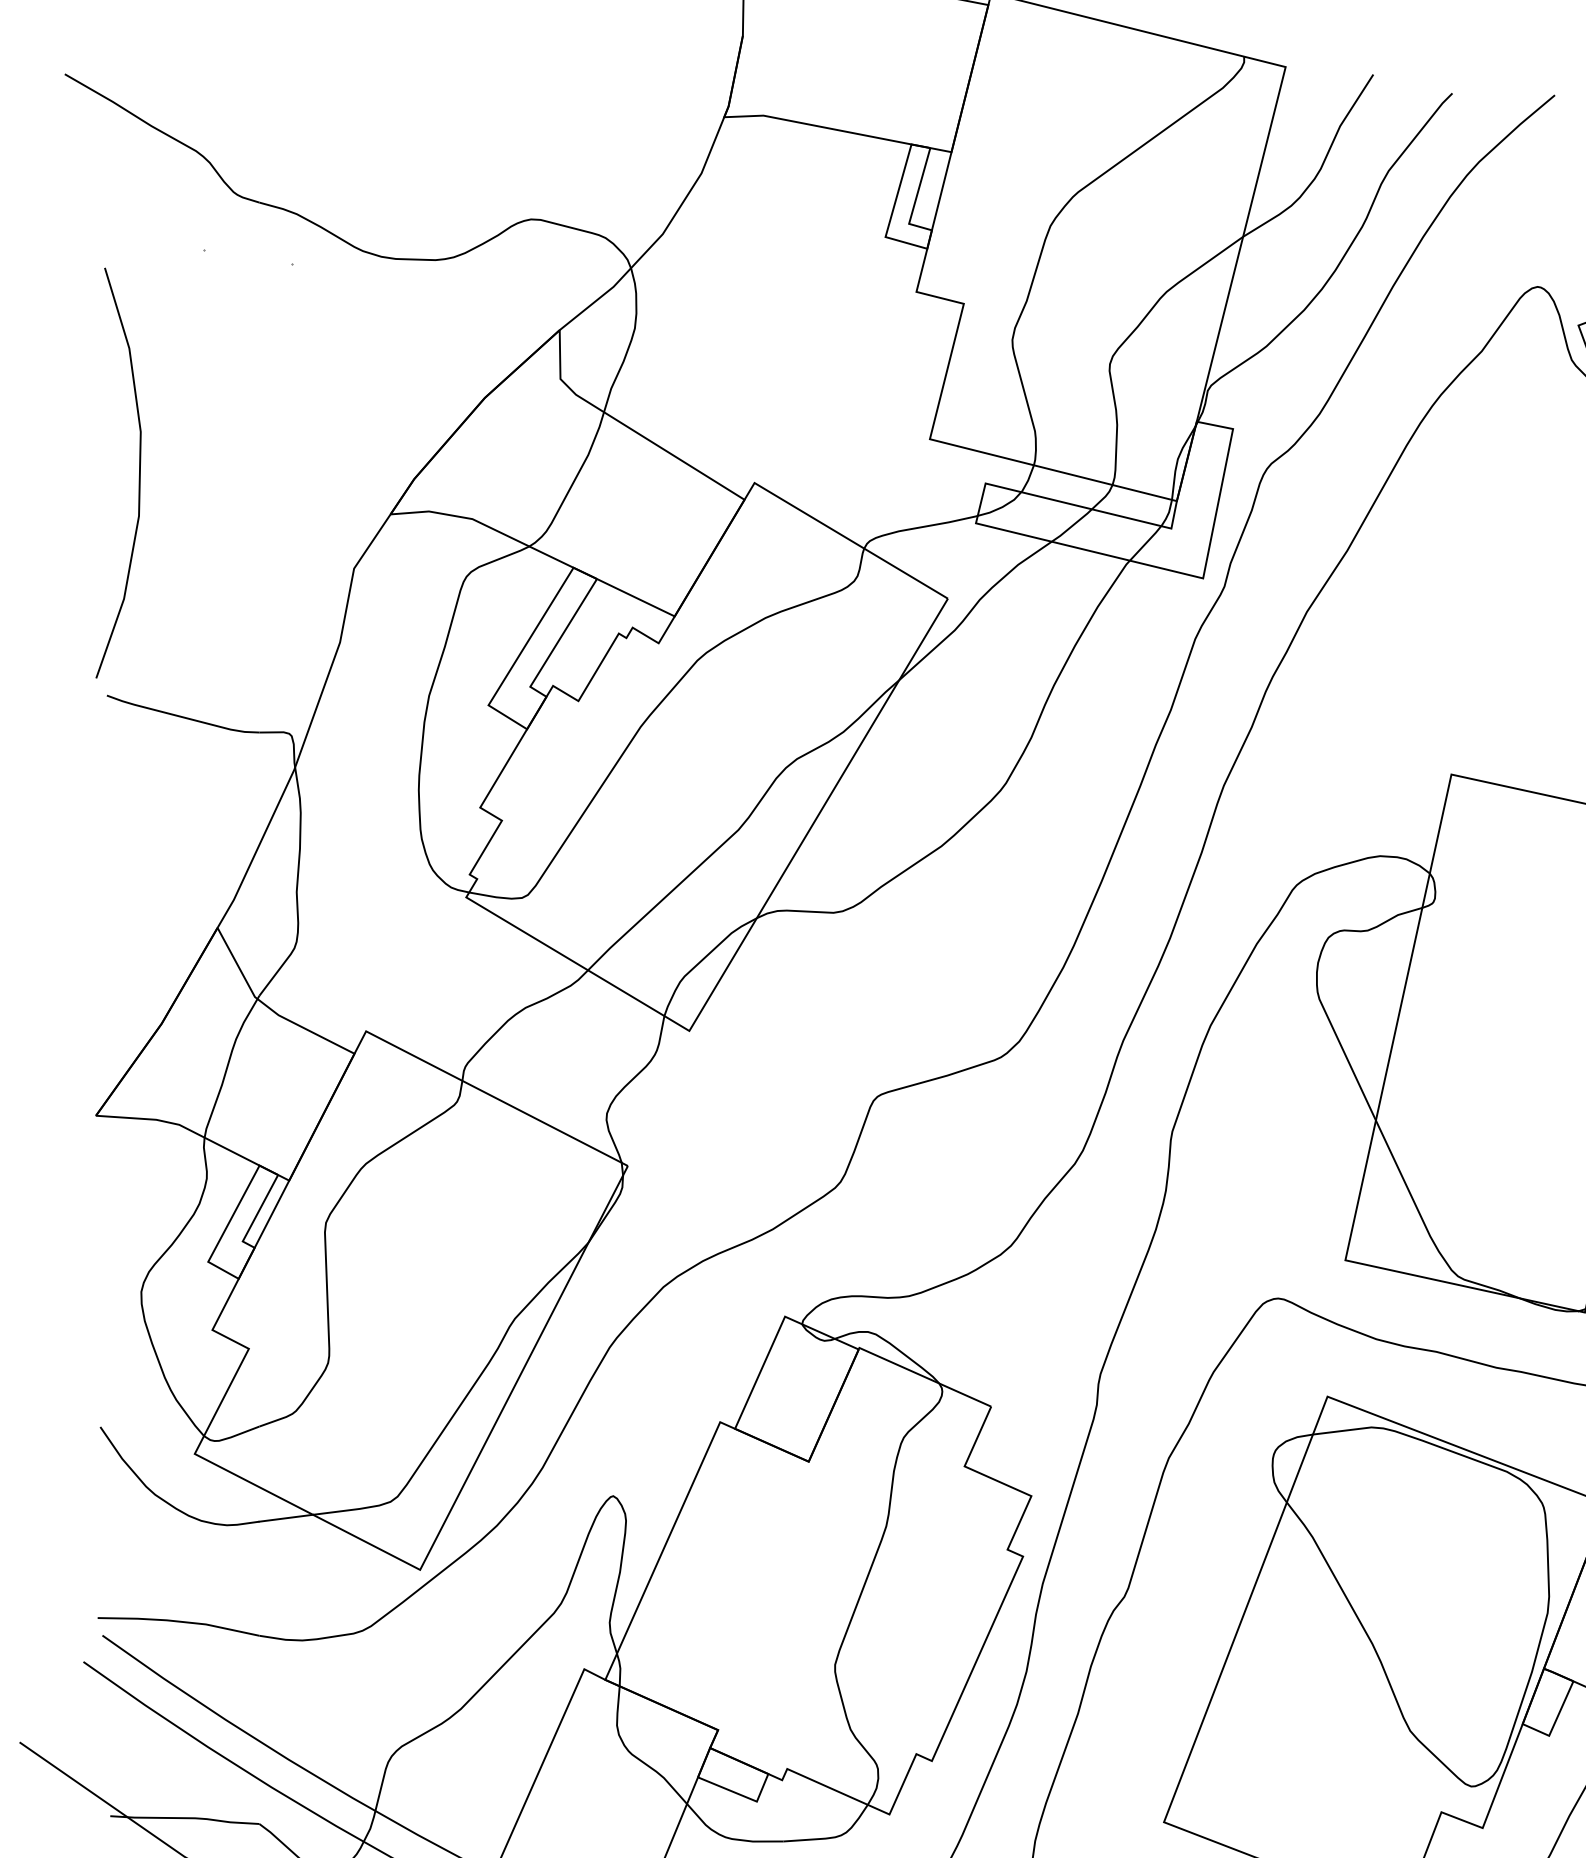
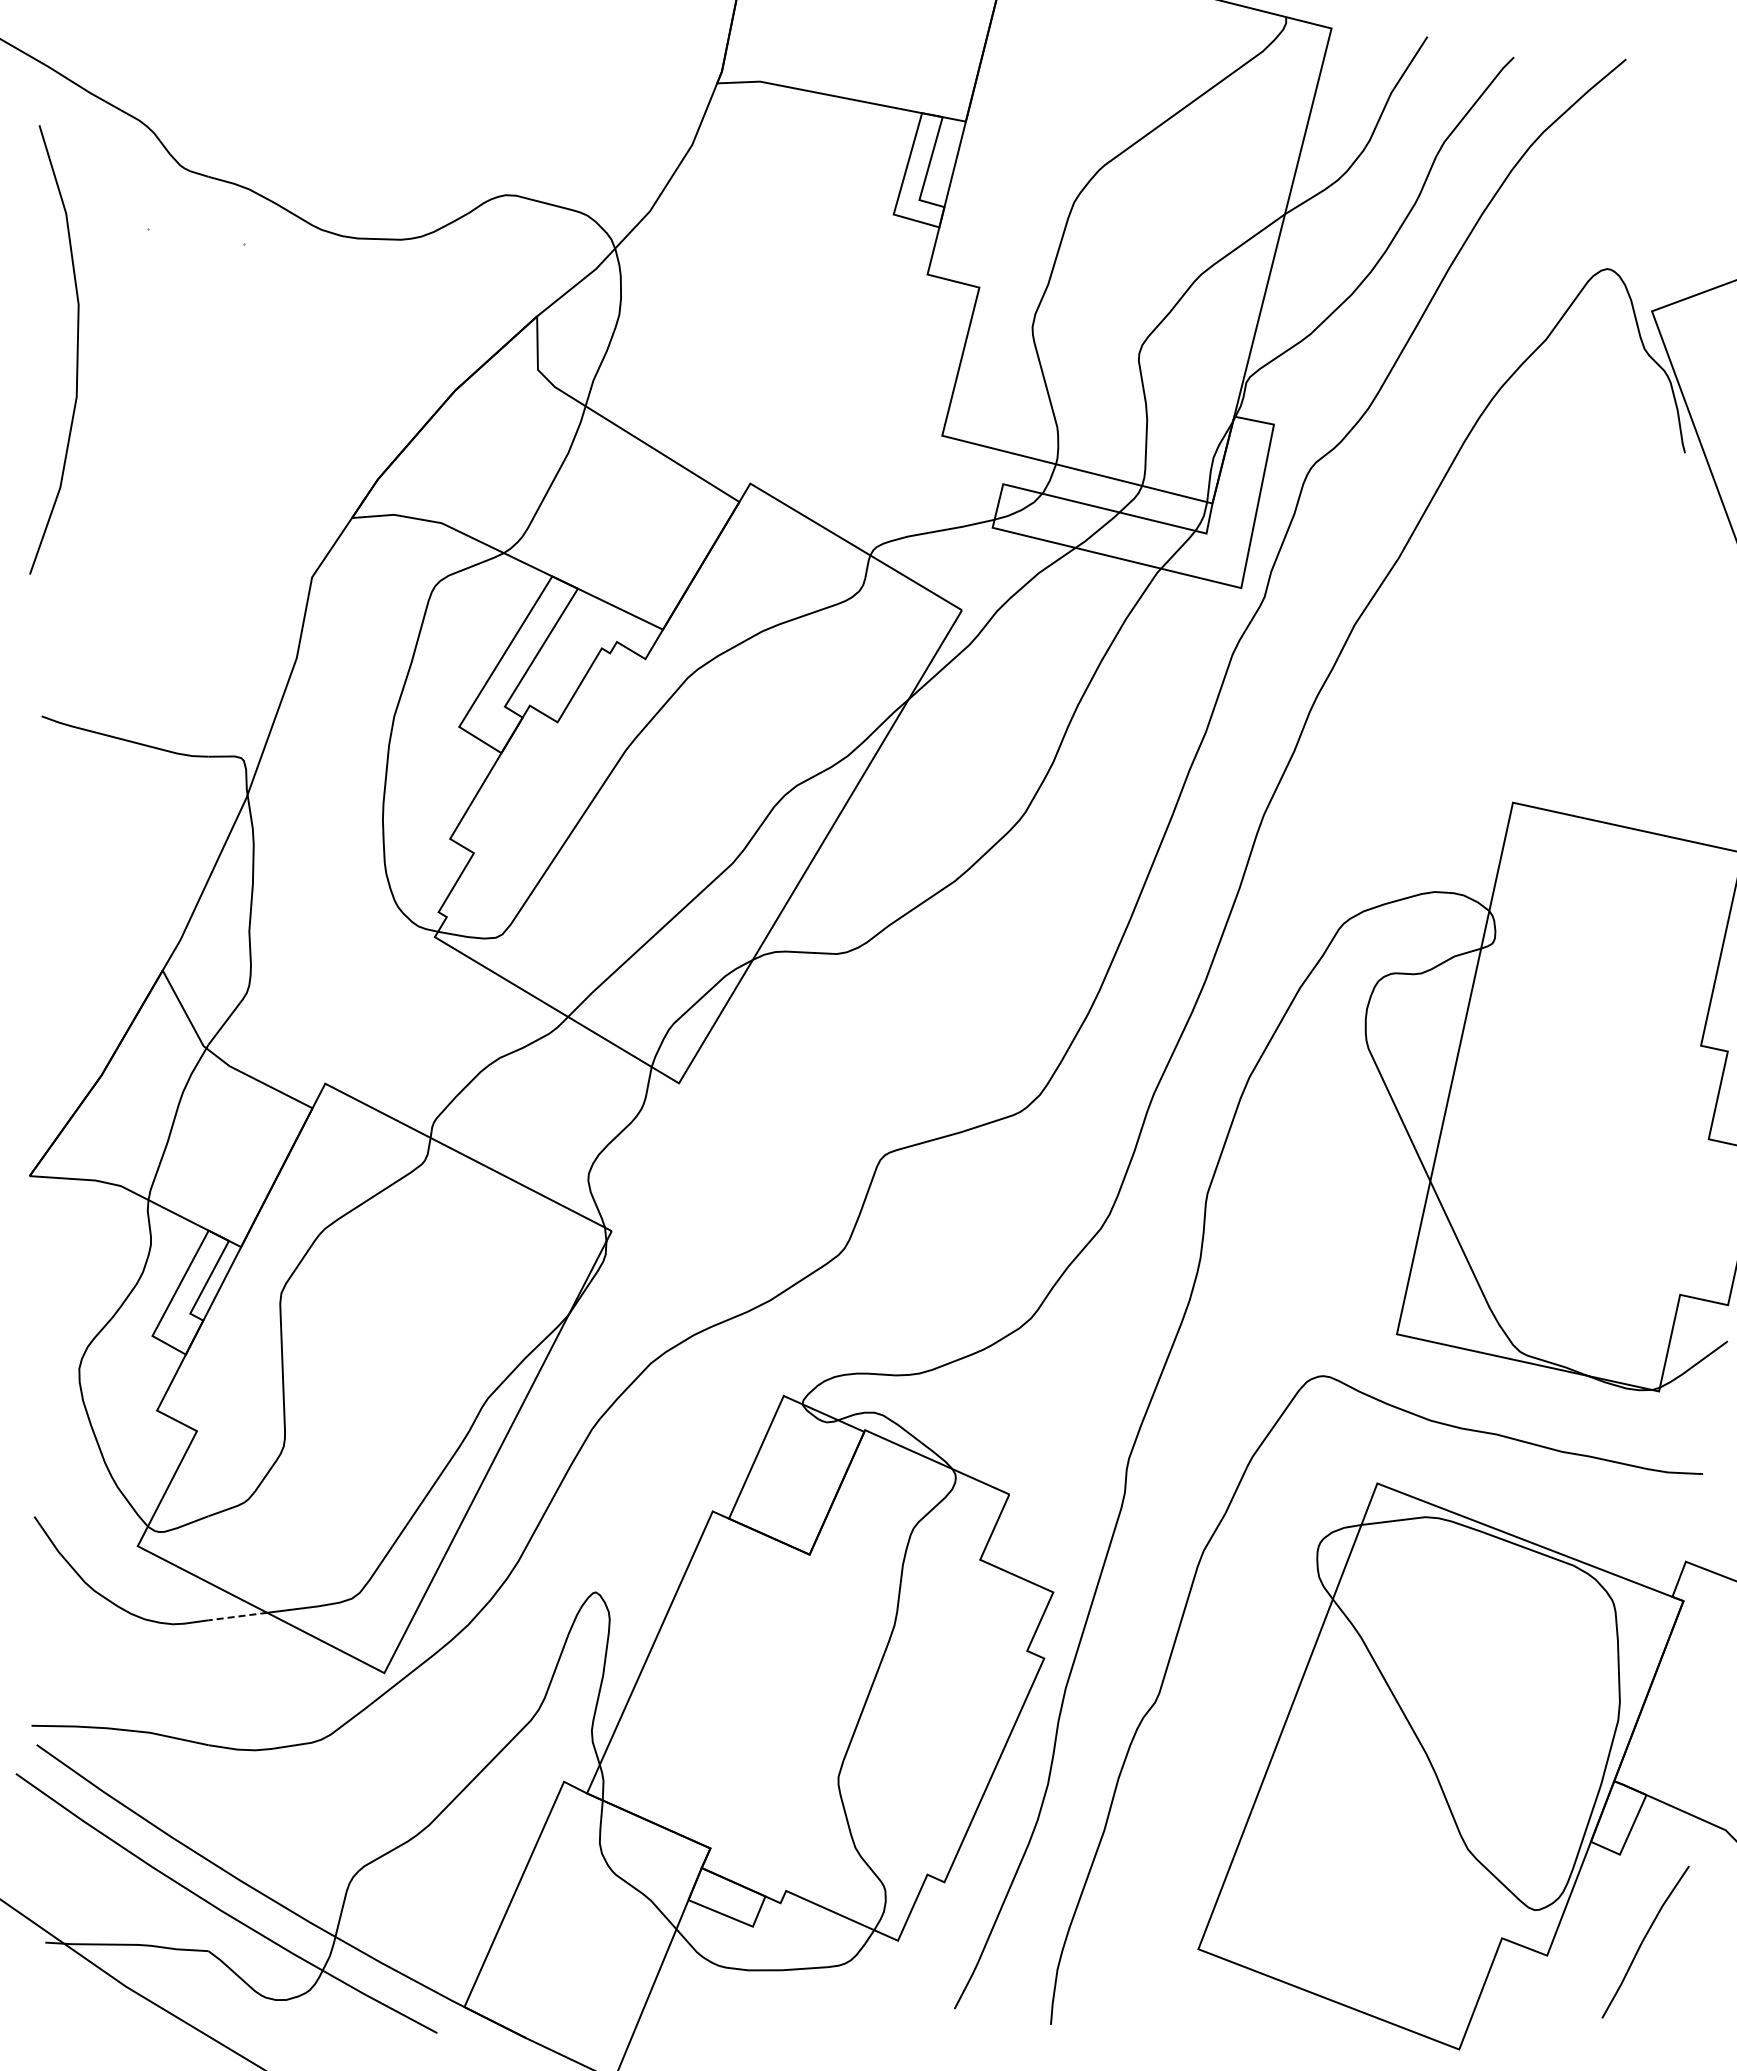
curve: (138, 472) -> (76, 349), moved
line: (285, 1518) -> (237, 1616), solid -> dashed

